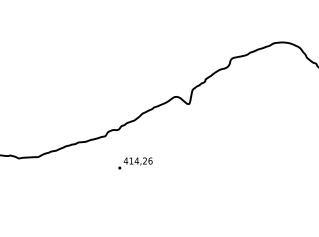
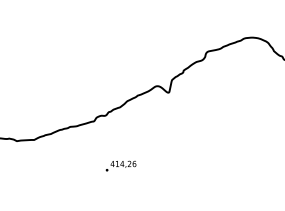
text: (135, 163) -> (121, 166), moved

